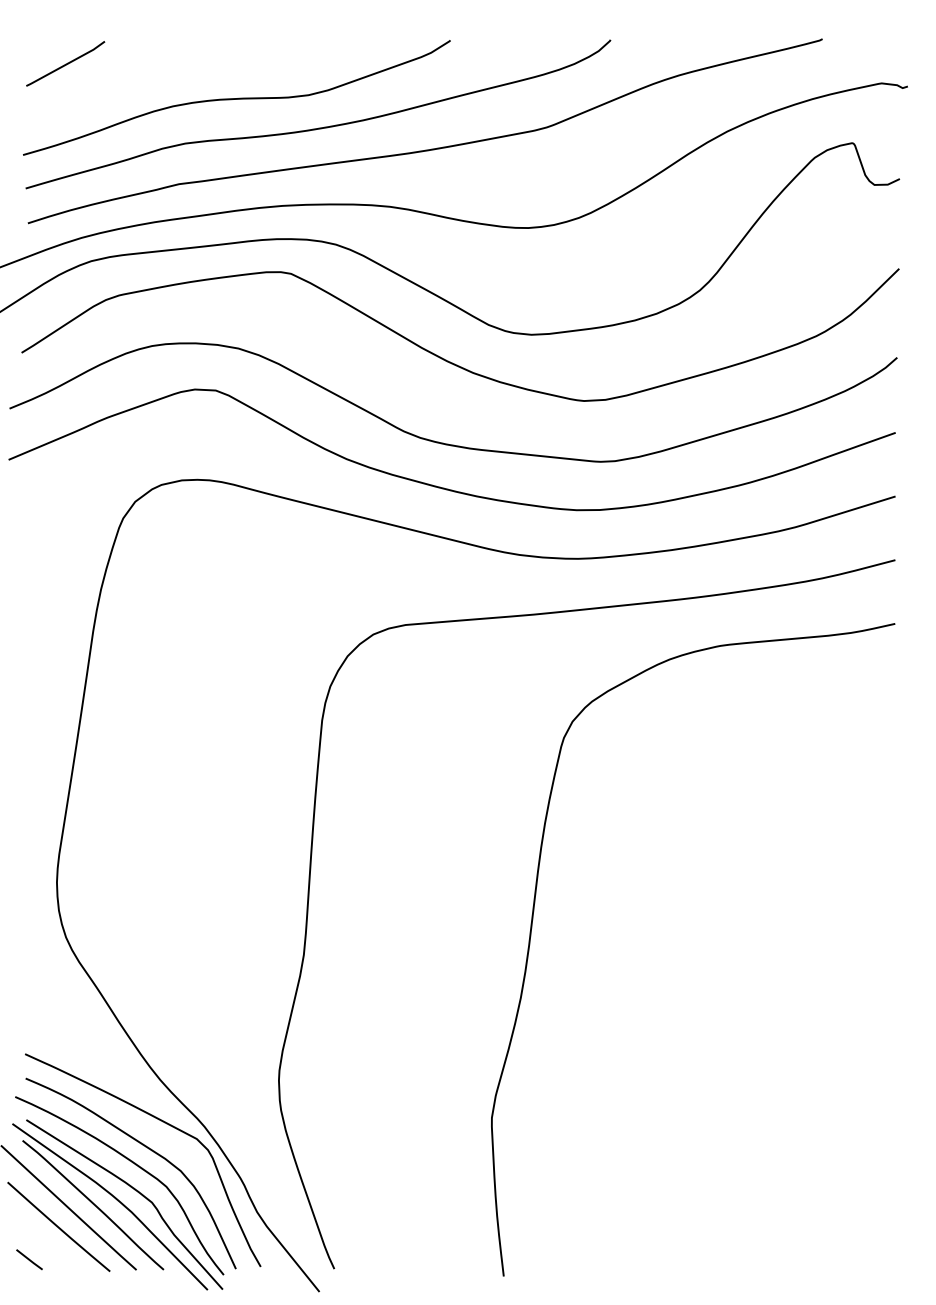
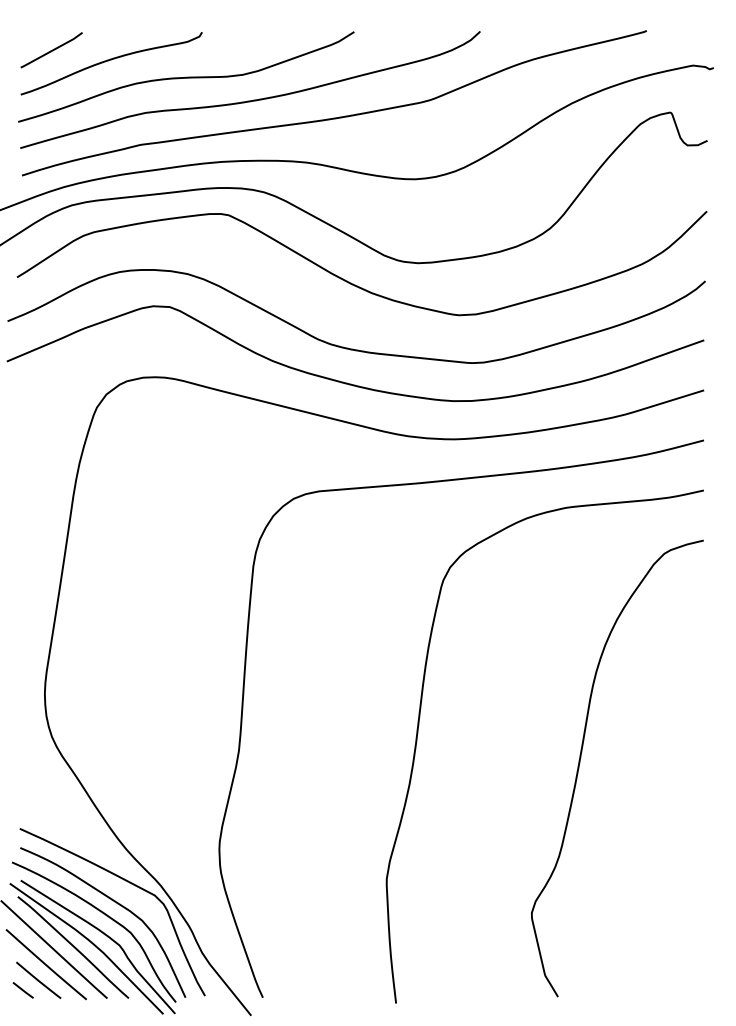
curve: (141, 76) -> (111, 60), added
curve: (738, 971) -> (580, 763), added
line: (48, 1245) -> (38, 979), added

